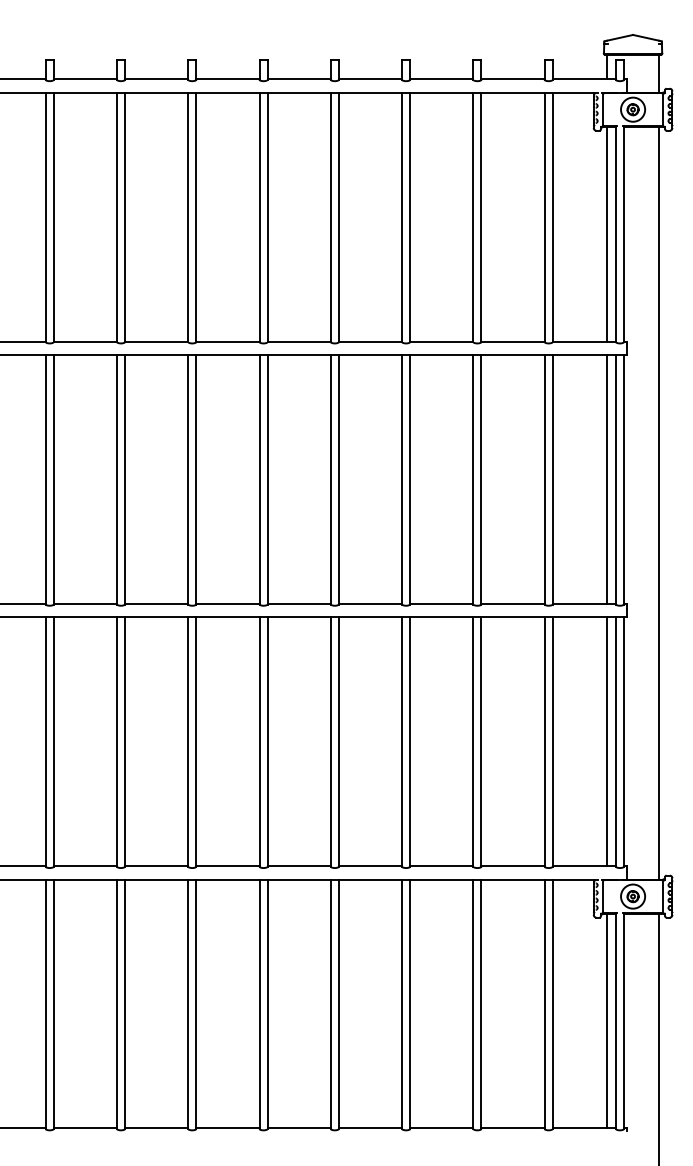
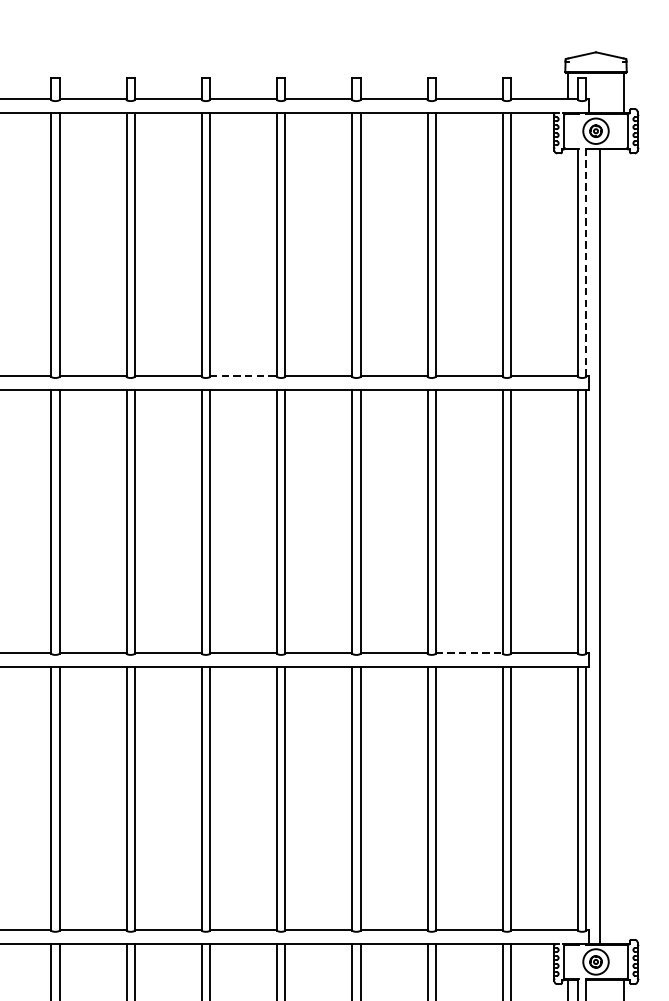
line: (606, 233) -> (567, 261), removed
line: (623, 234) -> (585, 262), solid -> dashed
line: (299, 341) -> (243, 375), solid -> dashed
line: (606, 479) -> (567, 521), removed
line: (659, 502) -> (600, 545), moved
line: (513, 603) -> (469, 652), solid -> dashed
line: (606, 741) -> (567, 798), removed

